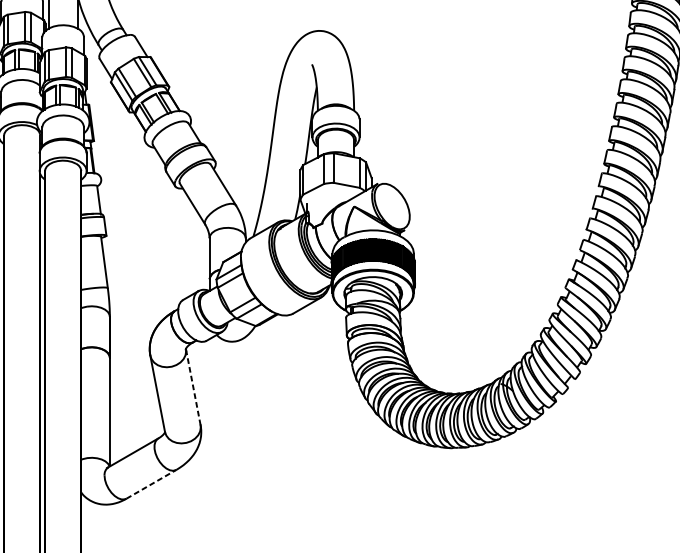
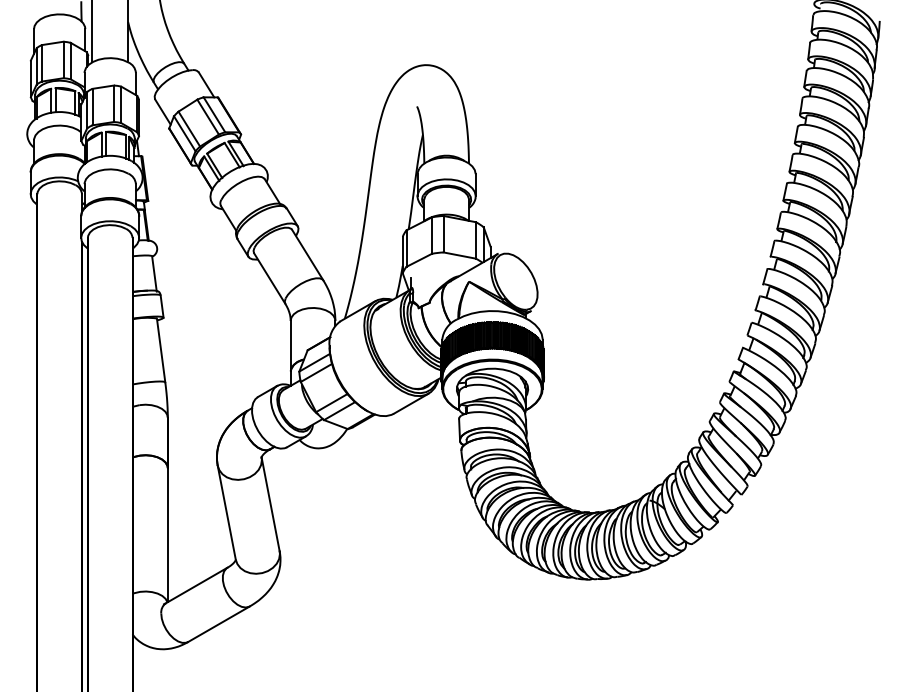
line: (193, 387) -> (270, 504), dashed -> solid
line: (151, 484) -> (219, 624), dashed -> solid

